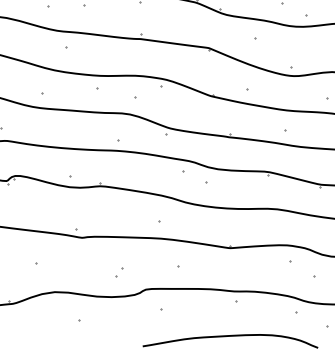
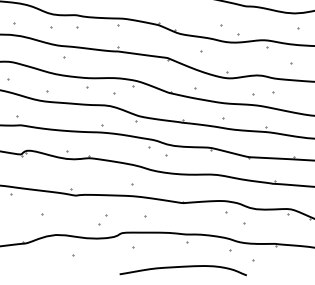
part: (119, 272) -> (102, 220), size x1.6

